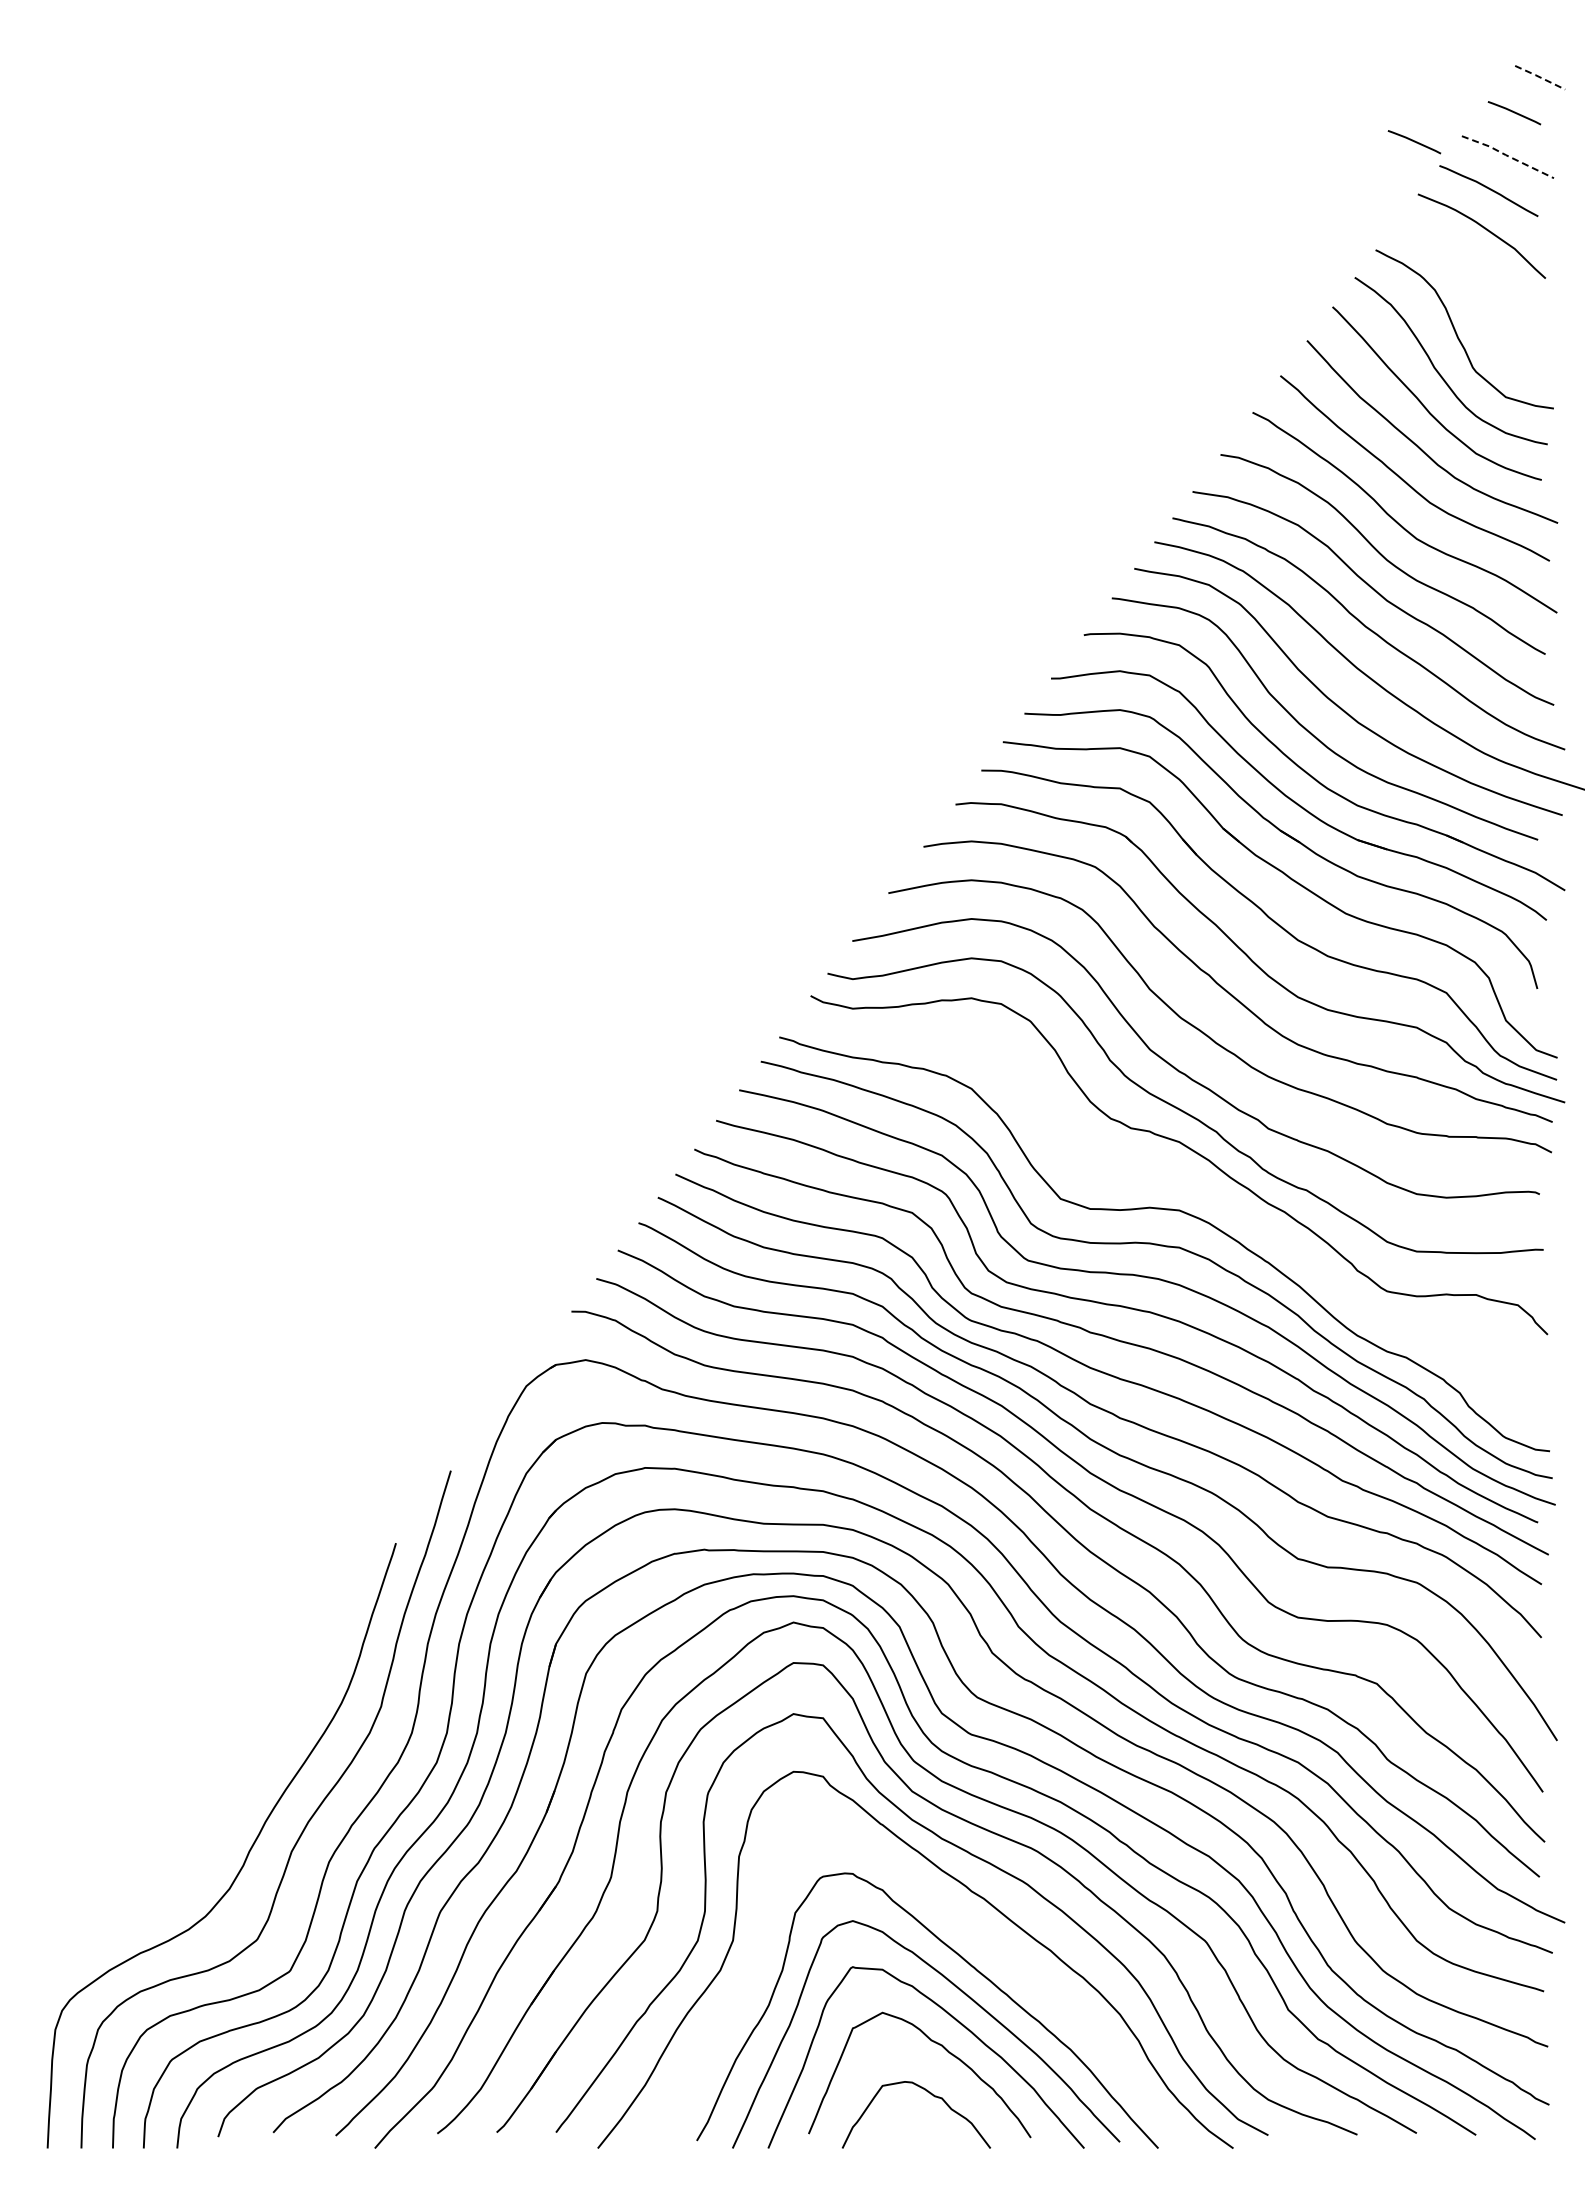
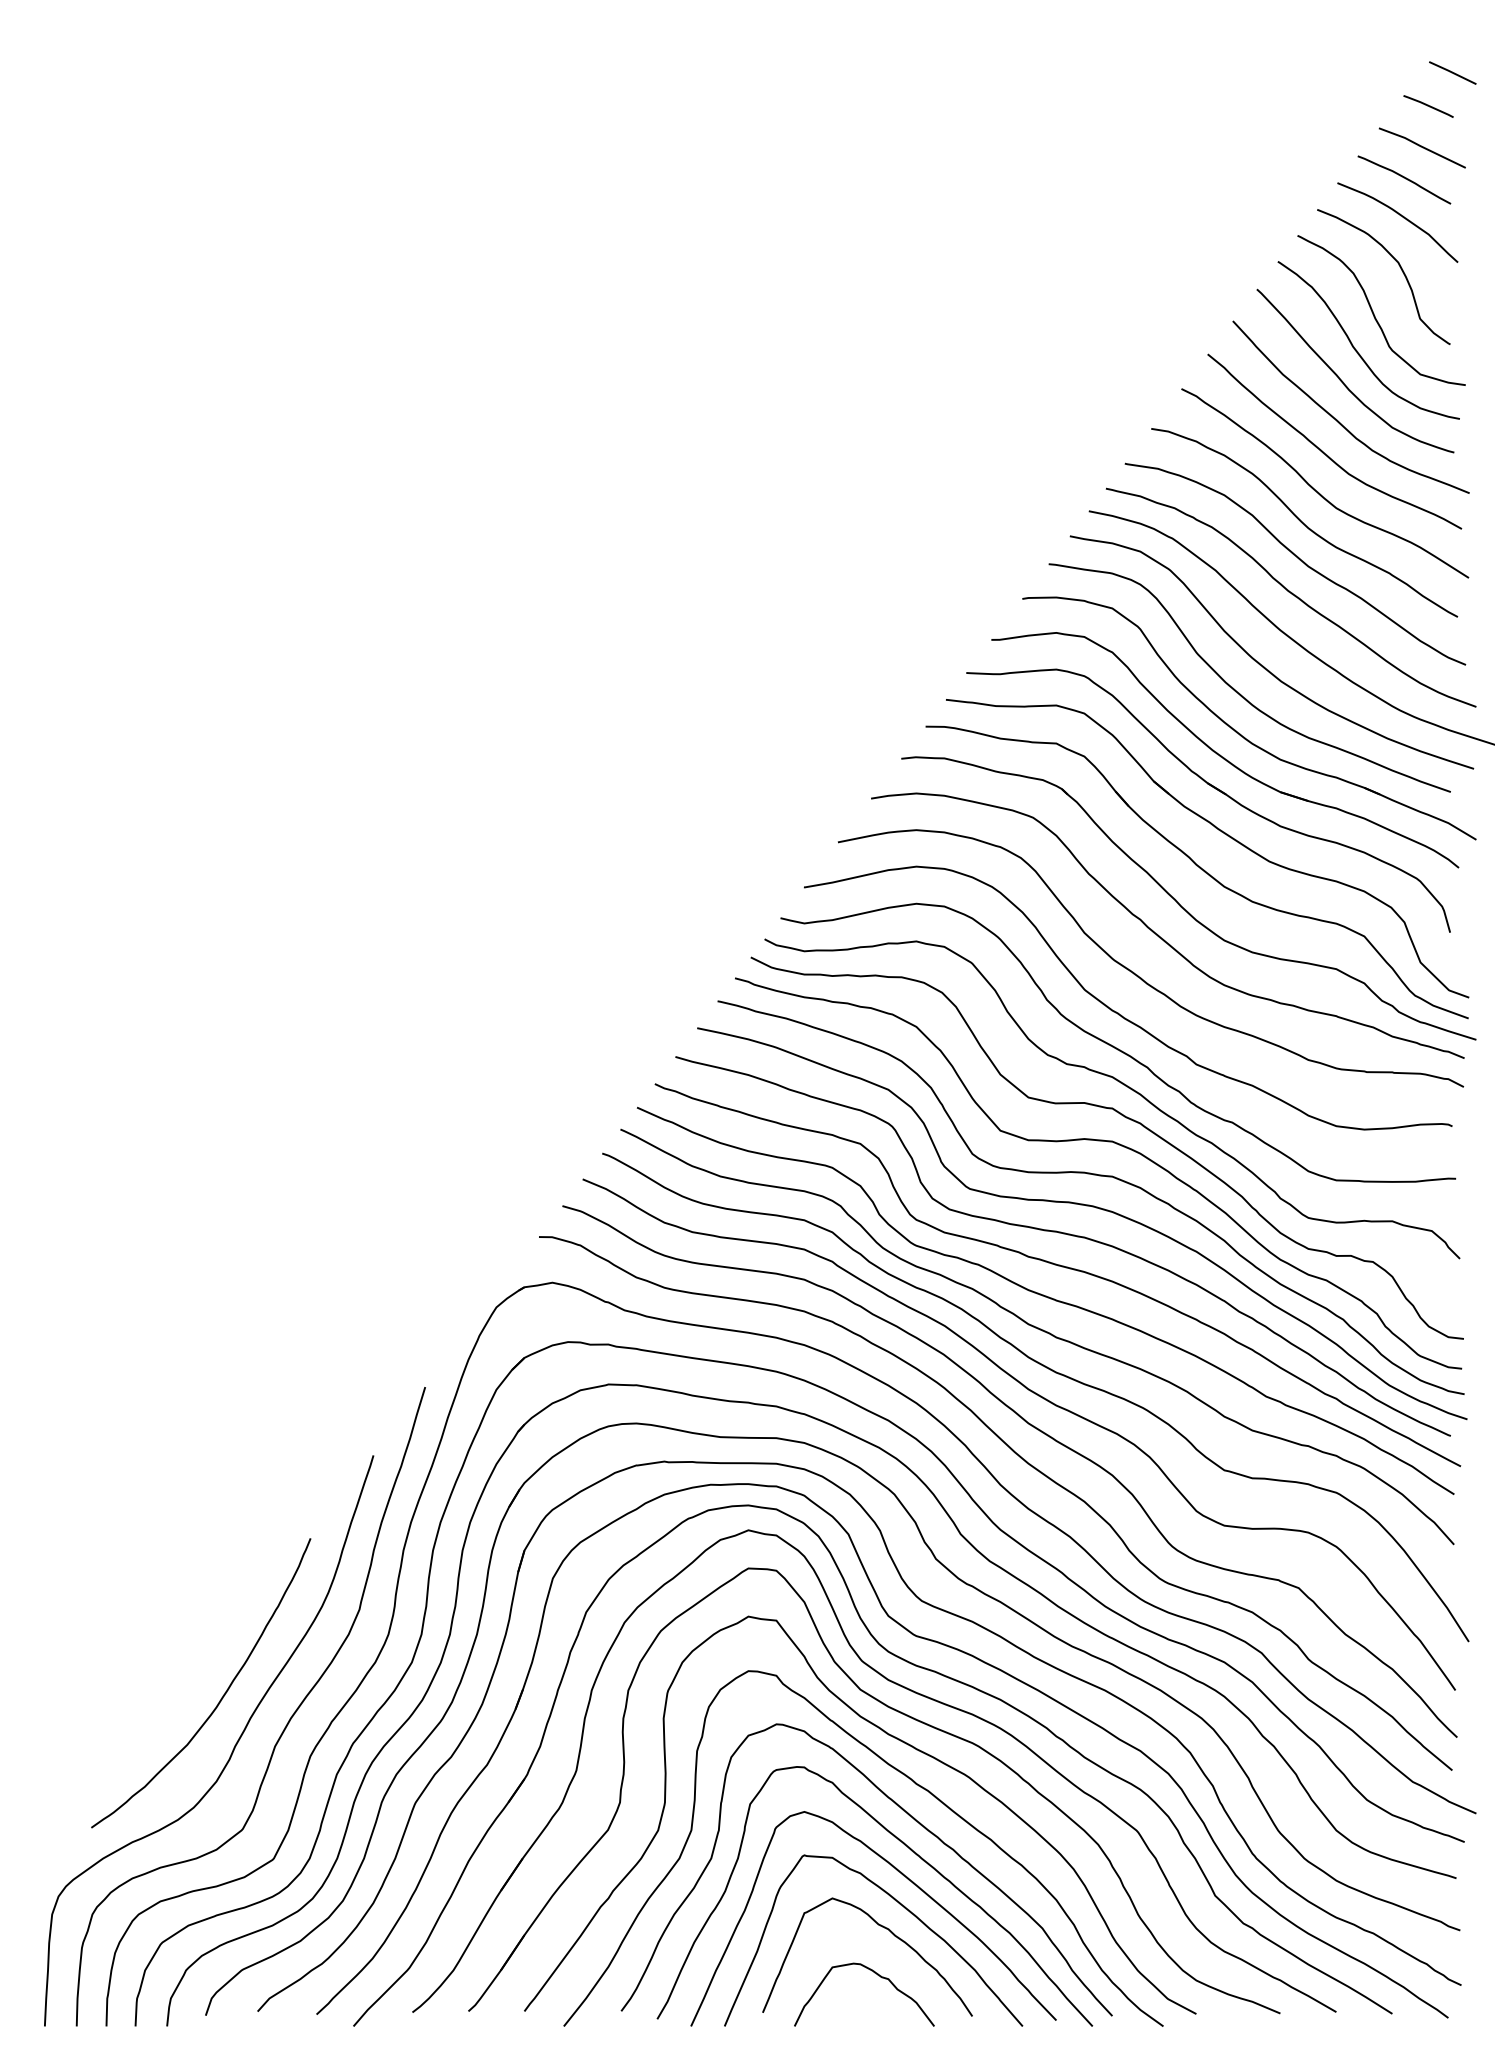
line: (1540, 77) -> (1453, 72), dashed -> solid
line: (1414, 142) -> (1334, 134), removed
line: (1507, 155) -> (1421, 146), dashed -> solid
curve: (1484, 284) -> (1400, 268), added
curve: (1191, 1184) -> (1123, 1117), added
curve: (235, 1798) -> (222, 1696), added
curve: (967, 1928) -> (912, 1818), added

